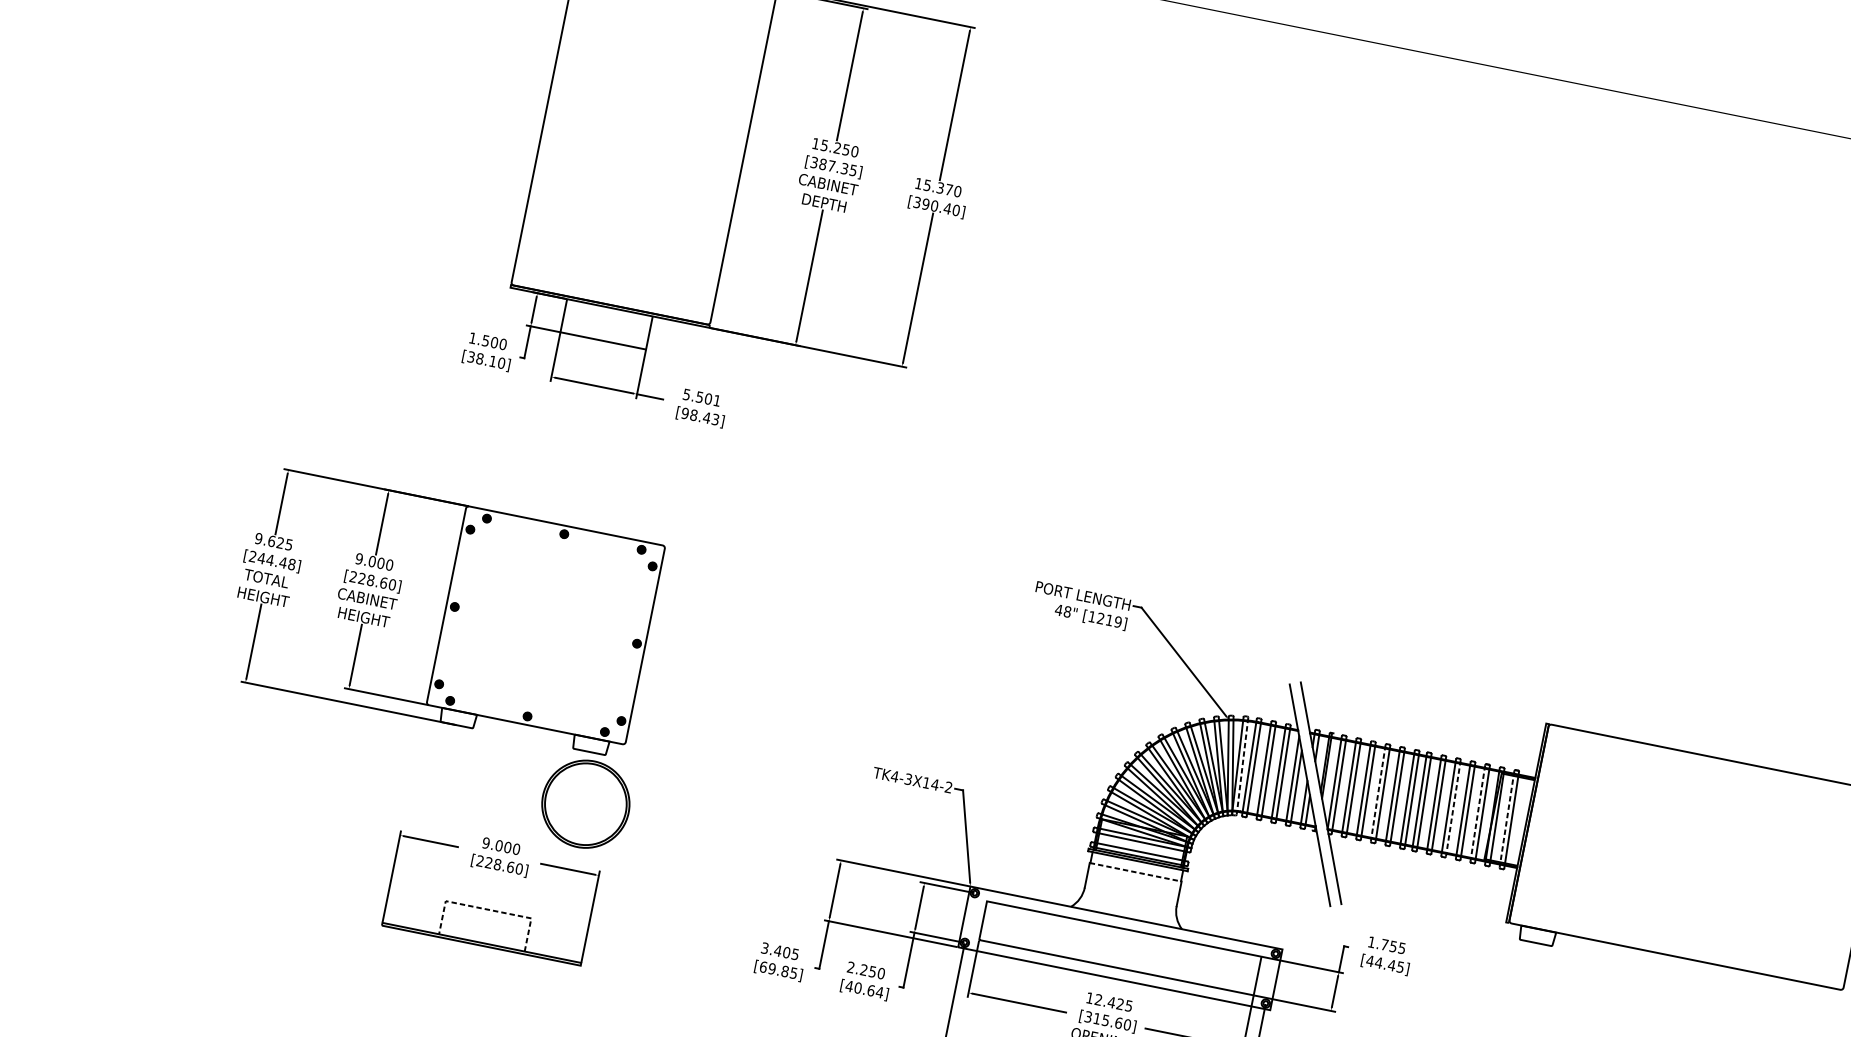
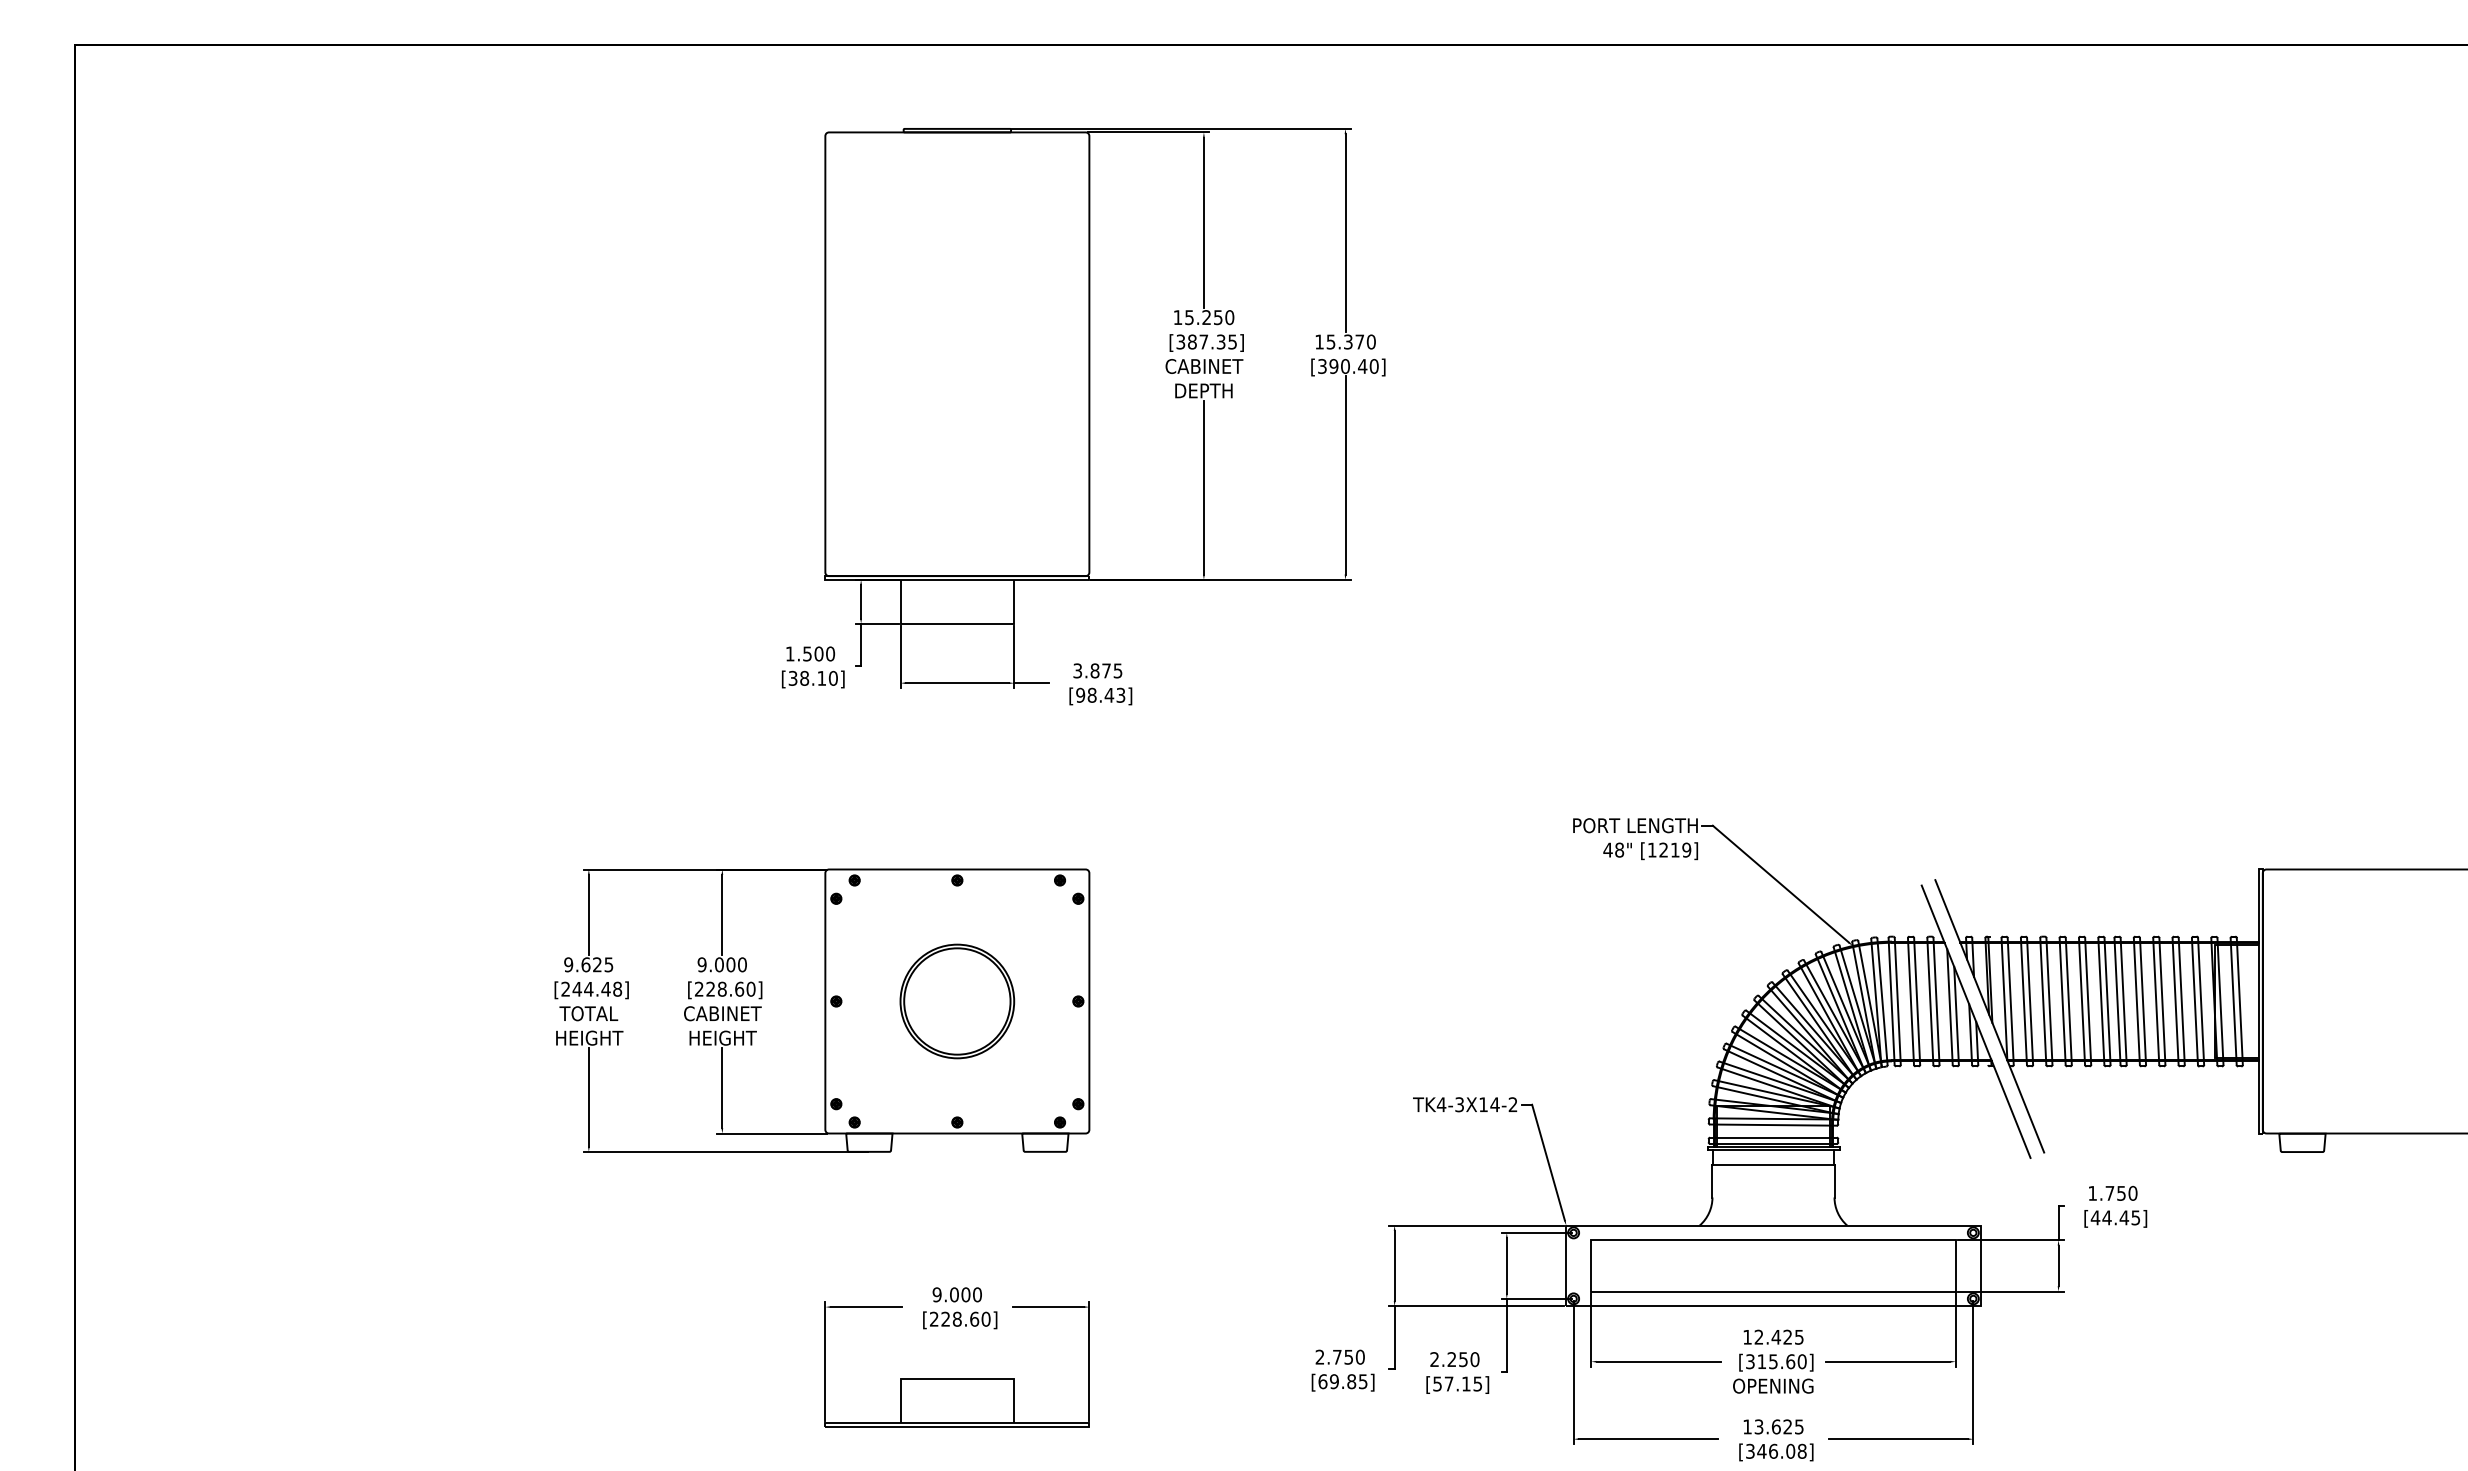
text: (701, 397) -> (1097, 670), 5.501 -> 3.875
line: (1242, 766) -> (1882, 1002), dashed -> solid
line: (1377, 793) -> (2062, 1002), dashed -> solid
part: (585, 804) -> (957, 1001), moved
line: (1453, 808) -> (2162, 1001), dashed -> solid
line: (1477, 813) -> (2194, 1002), dashed -> solid
line: (1506, 819) -> (2233, 1002), dashed -> solid
line: (1135, 872) -> (1773, 1164), dashed -> solid
line: (488, 910) -> (957, 1379), dashed -> solid
text: (1401, 947) -> (2132, 1192), 1.755 -> 1.750
text: (779, 950) -> (1339, 1356), 3.405 -> 2.750
text: (864, 988) -> (1457, 1383), [40.64] -> [57.15]

